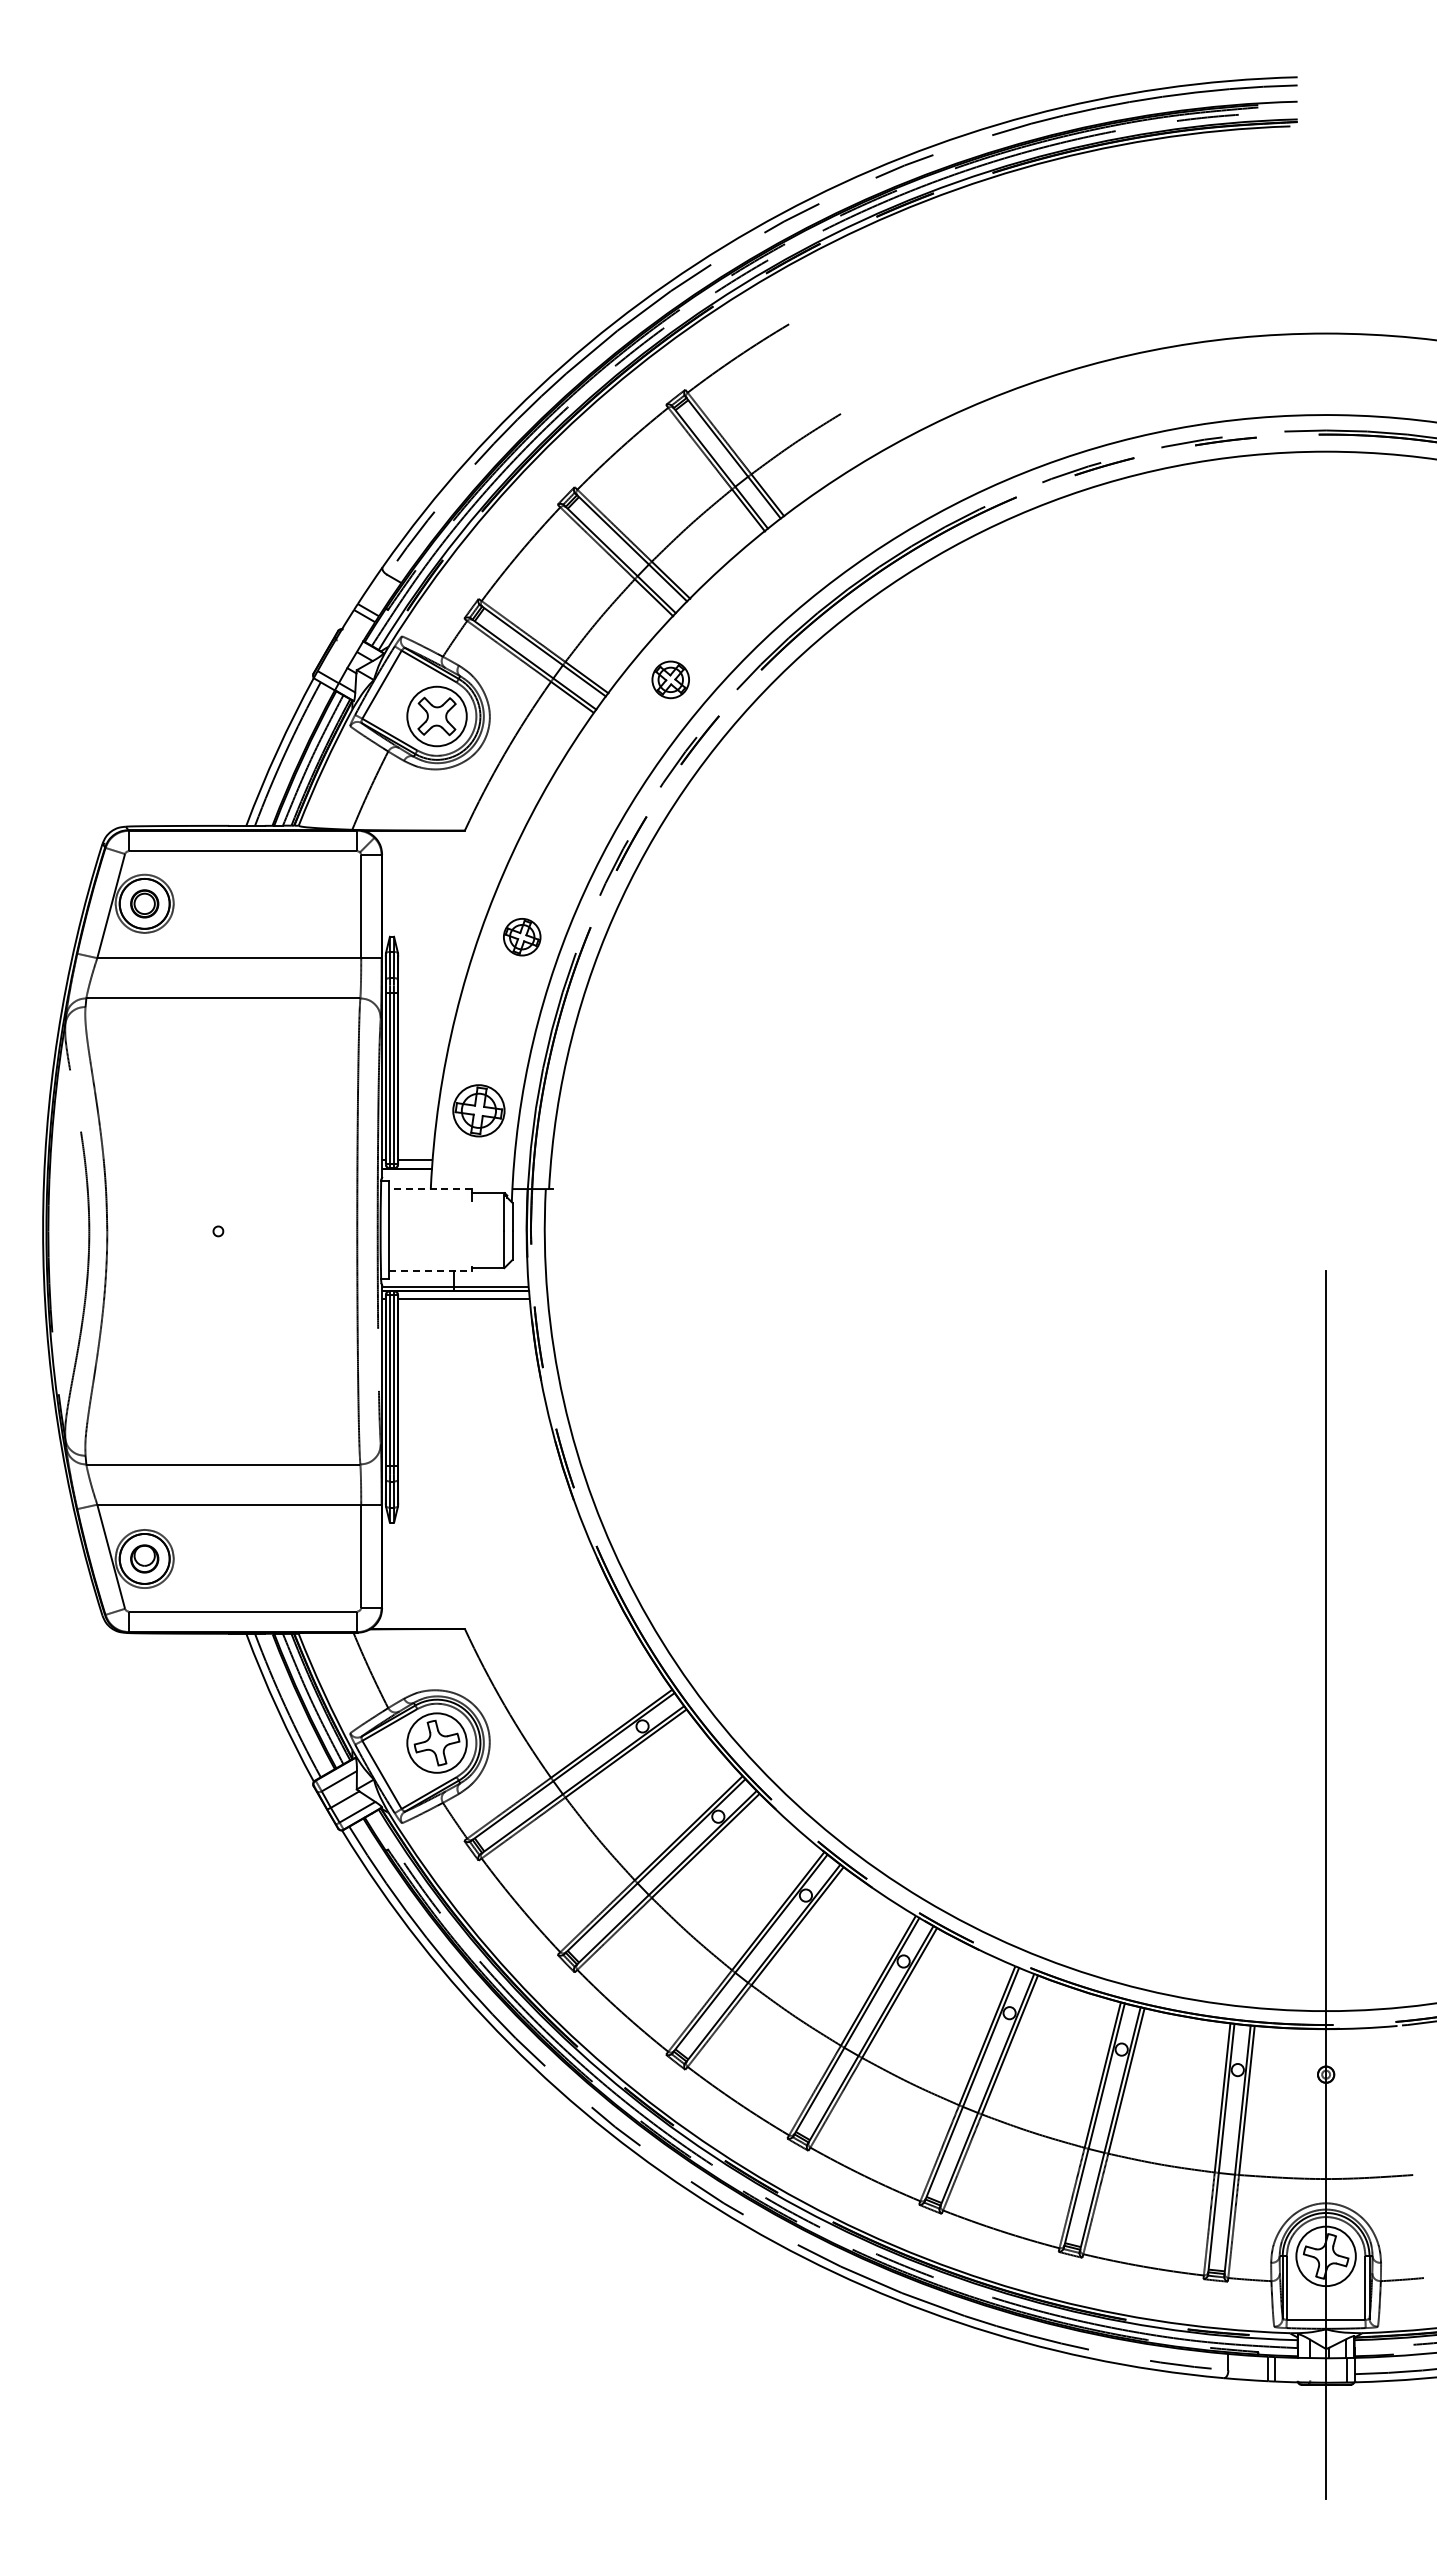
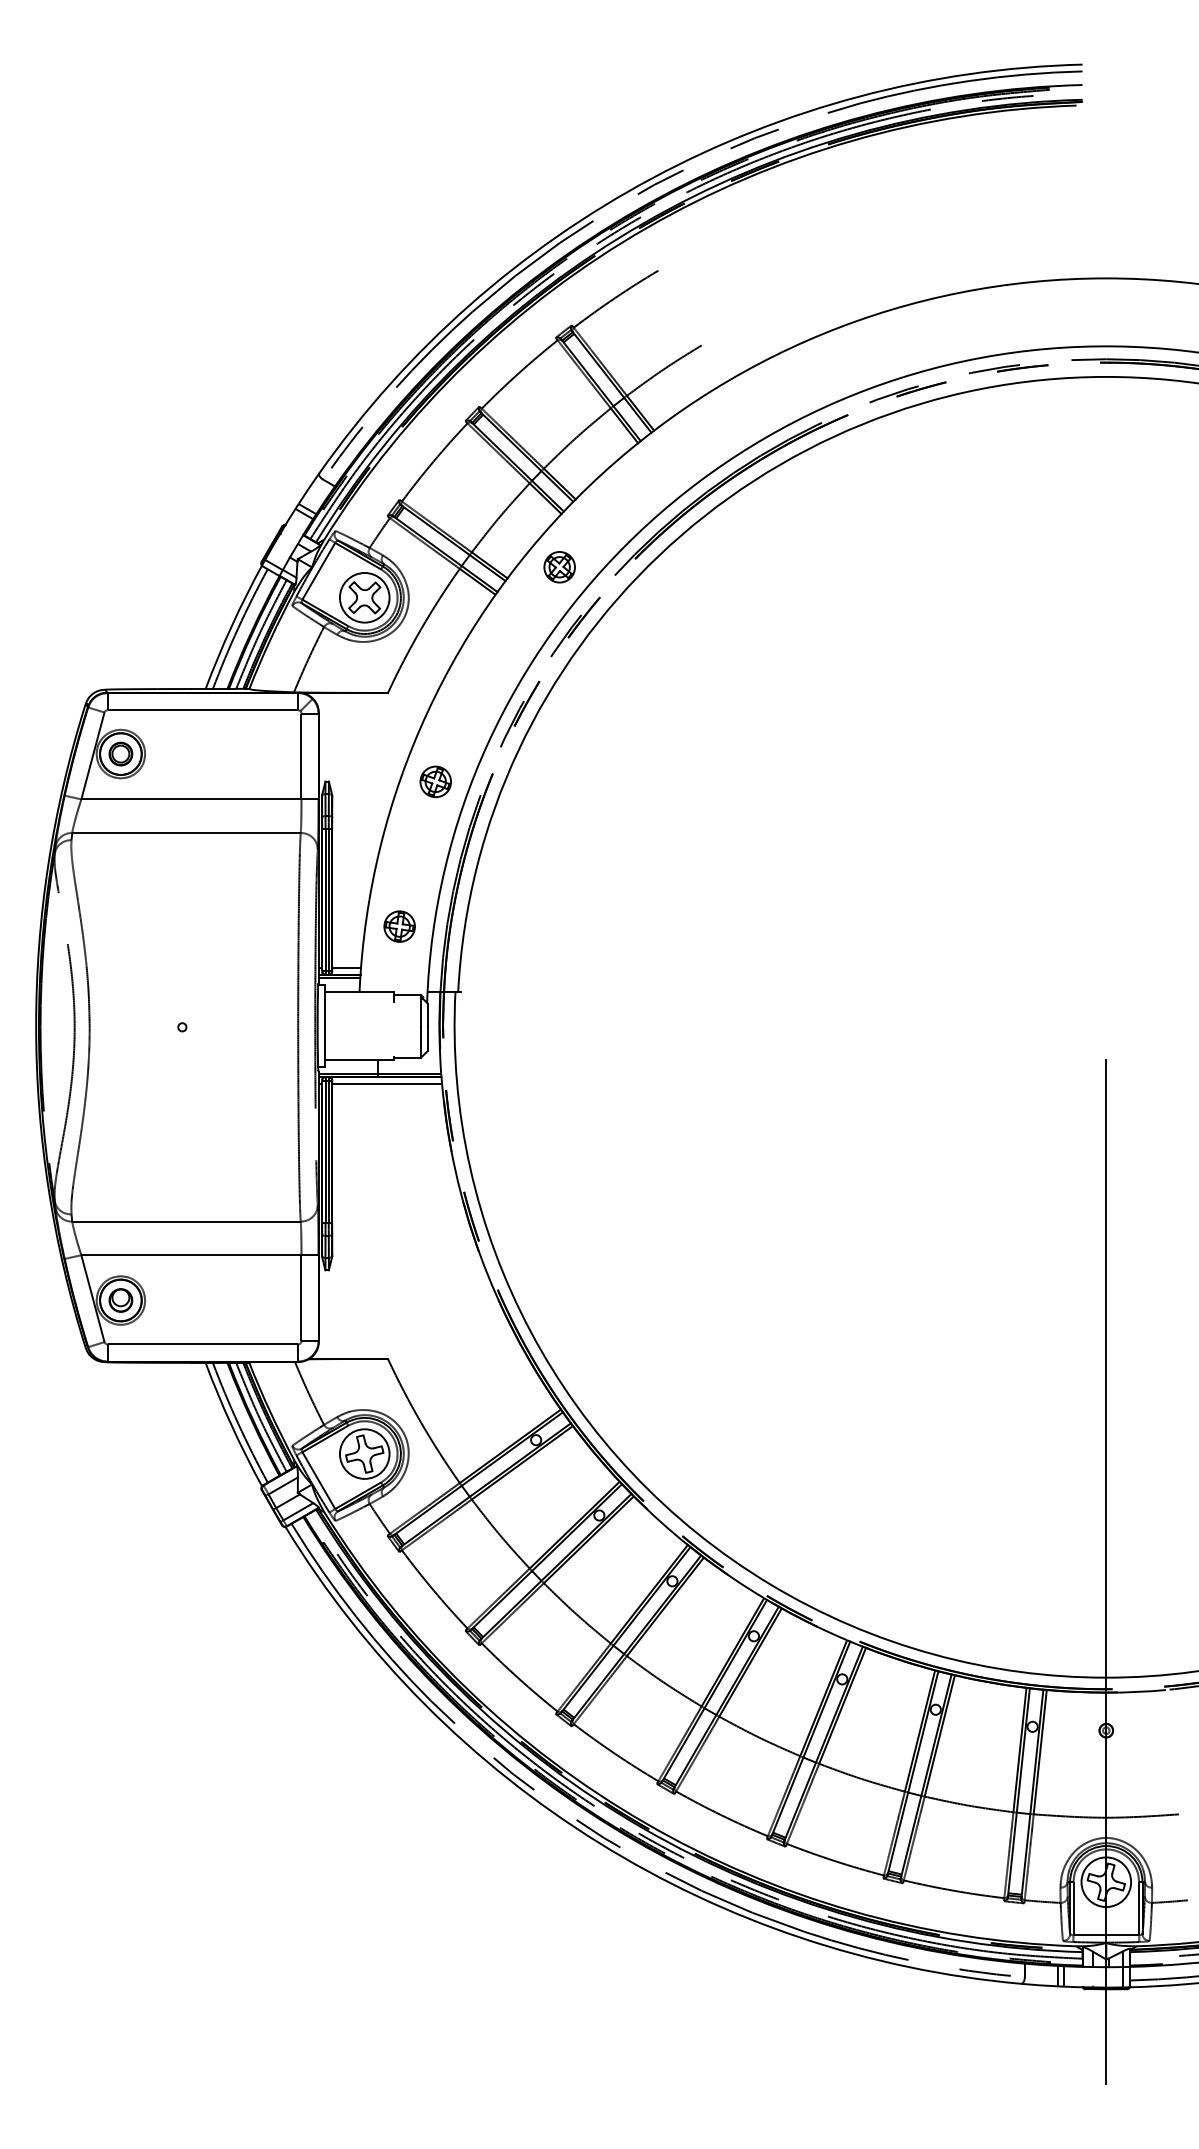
part: (478, 1110) -> (399, 926), size x0.71
line: (406, 1172) -> (339, 978), added
line: (430, 1189) -> (359, 992), dashed -> solid
line: (430, 1270) -> (359, 1059), dashed -> solid

